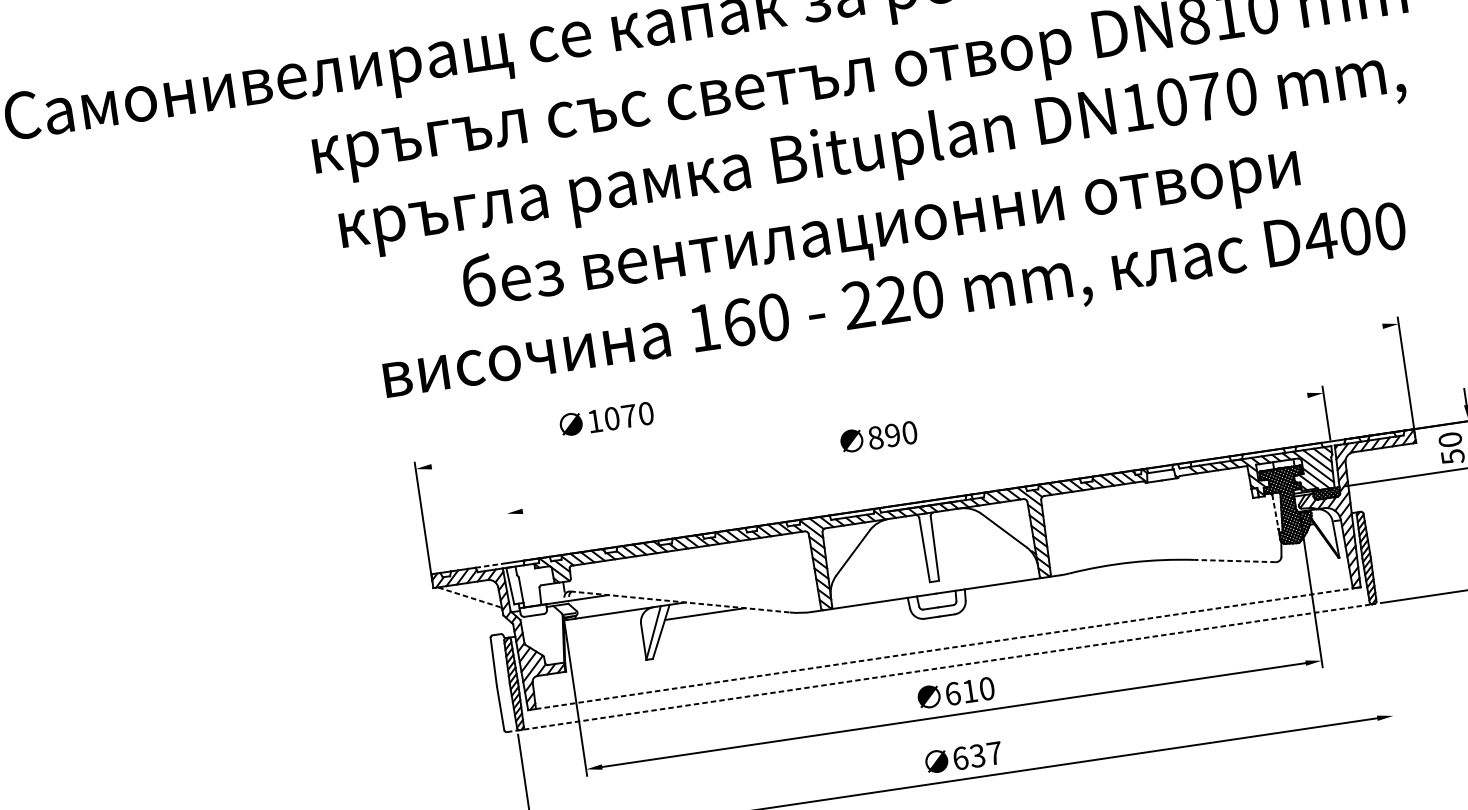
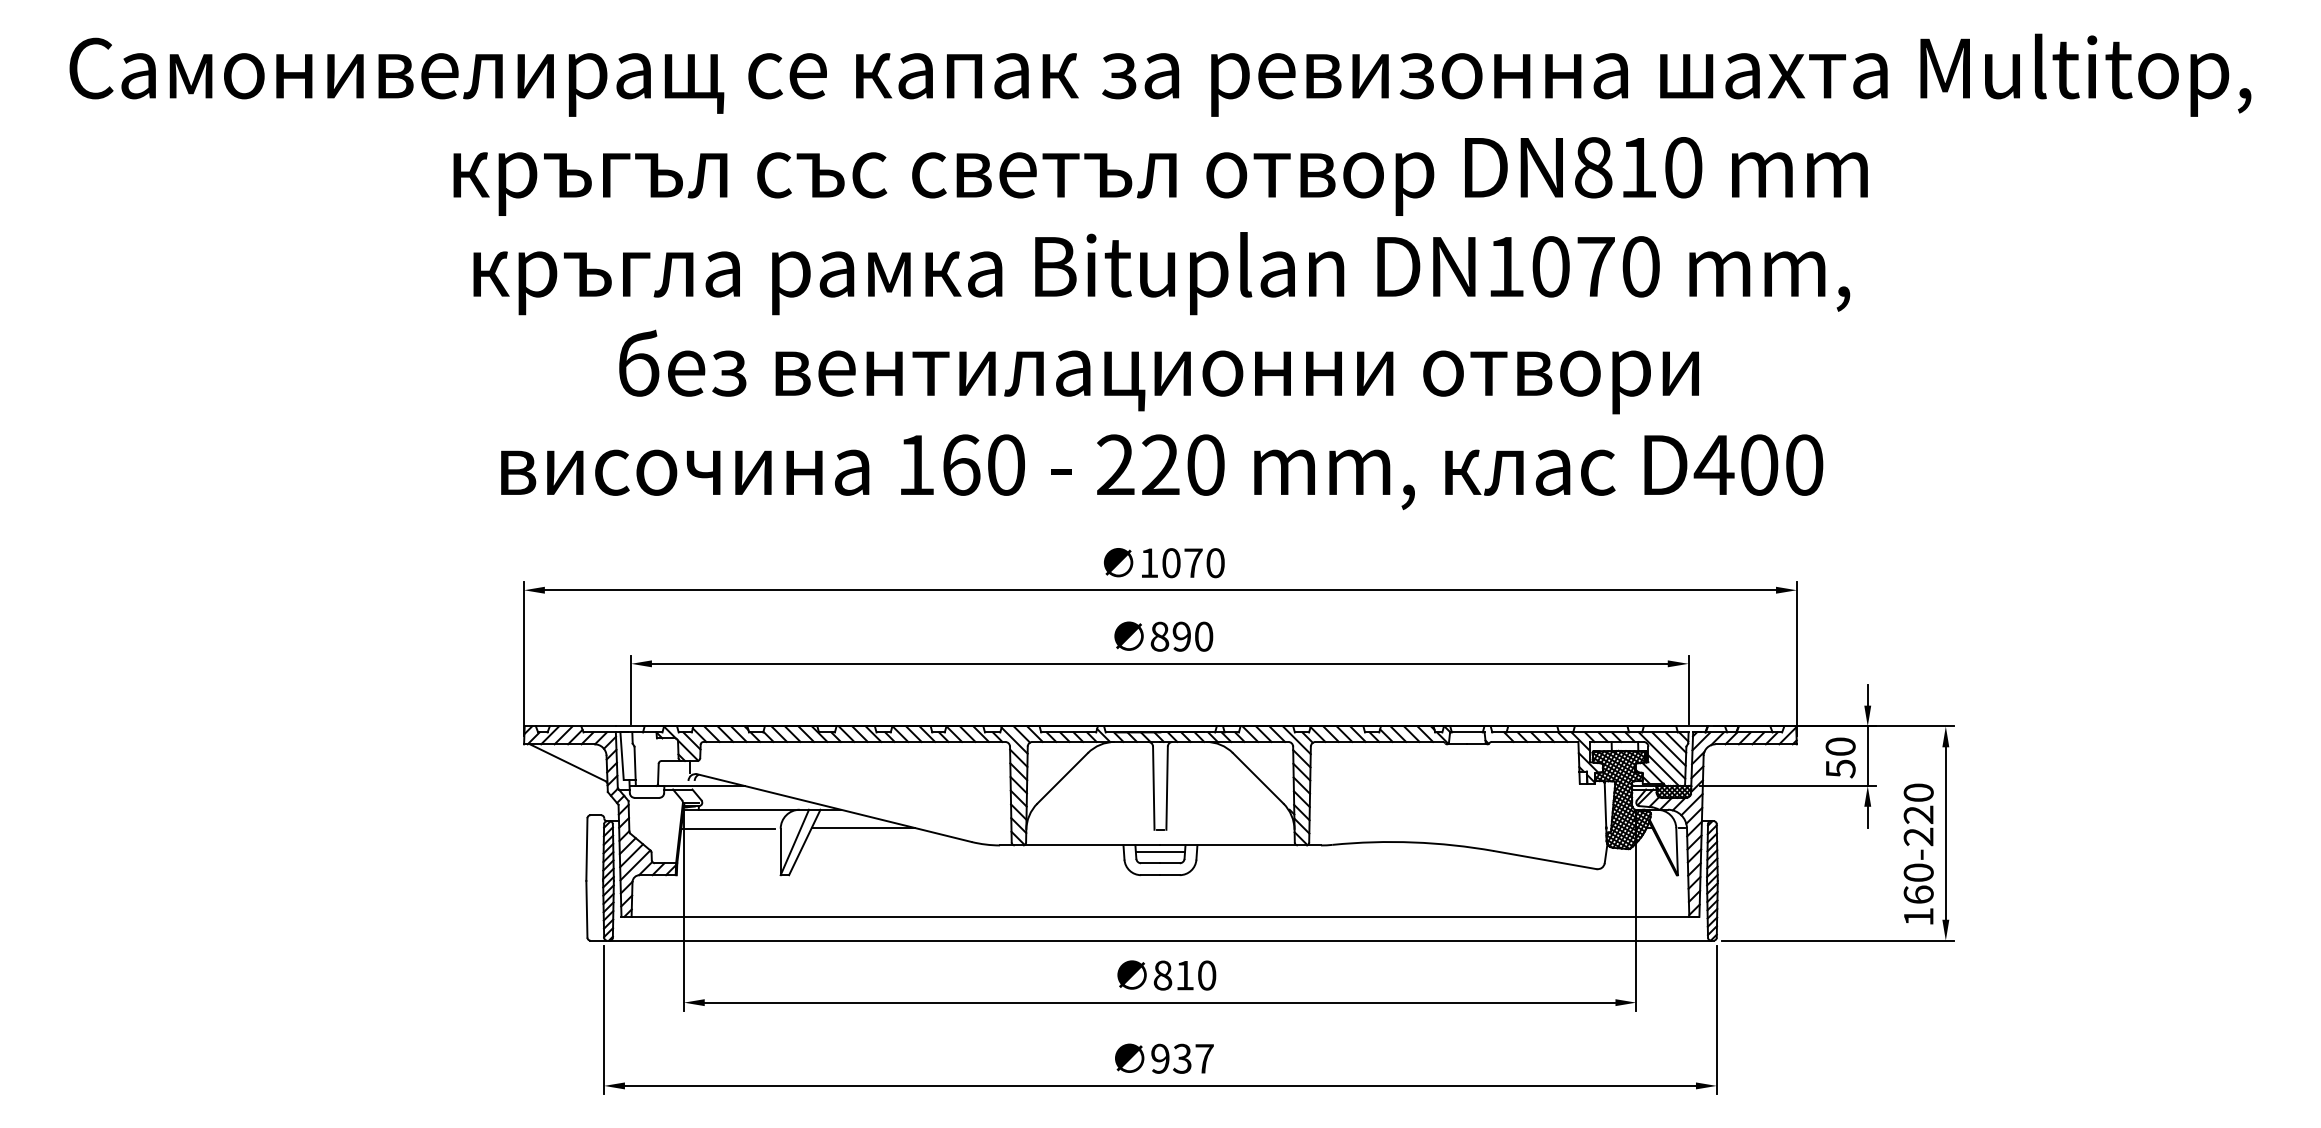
line: (907, 396) -> (1160, 590), added
text: (606, 419) -> (1164, 563), moved
text: (878, 437) -> (1163, 636), moved
line: (914, 453) -> (1159, 663), added
line: (1275, 512) -> (1605, 805), dashed -> solid
line: (509, 533) -> (631, 689), added
line: (1234, 561) -> (1544, 860), dashed -> solid
line: (489, 565) -> (599, 726), dashed -> solid
line: (469, 597) -> (568, 762), dashed -> solid
line: (937, 598) -> (1160, 851), added
line: (680, 602) -> (834, 808), dashed -> solid
line: (599, 629) -> (727, 828), added
line: (944, 648) -> (1160, 916), dashed -> solid
line: (1385, 664) -> (1716, 1019), added
line: (940, 668) -> (1151, 940), dashed -> solid
text: (952, 693) -> (1162, 975), 610 -> 810
text: (960, 758) -> (1160, 1058), 637 -> 937

